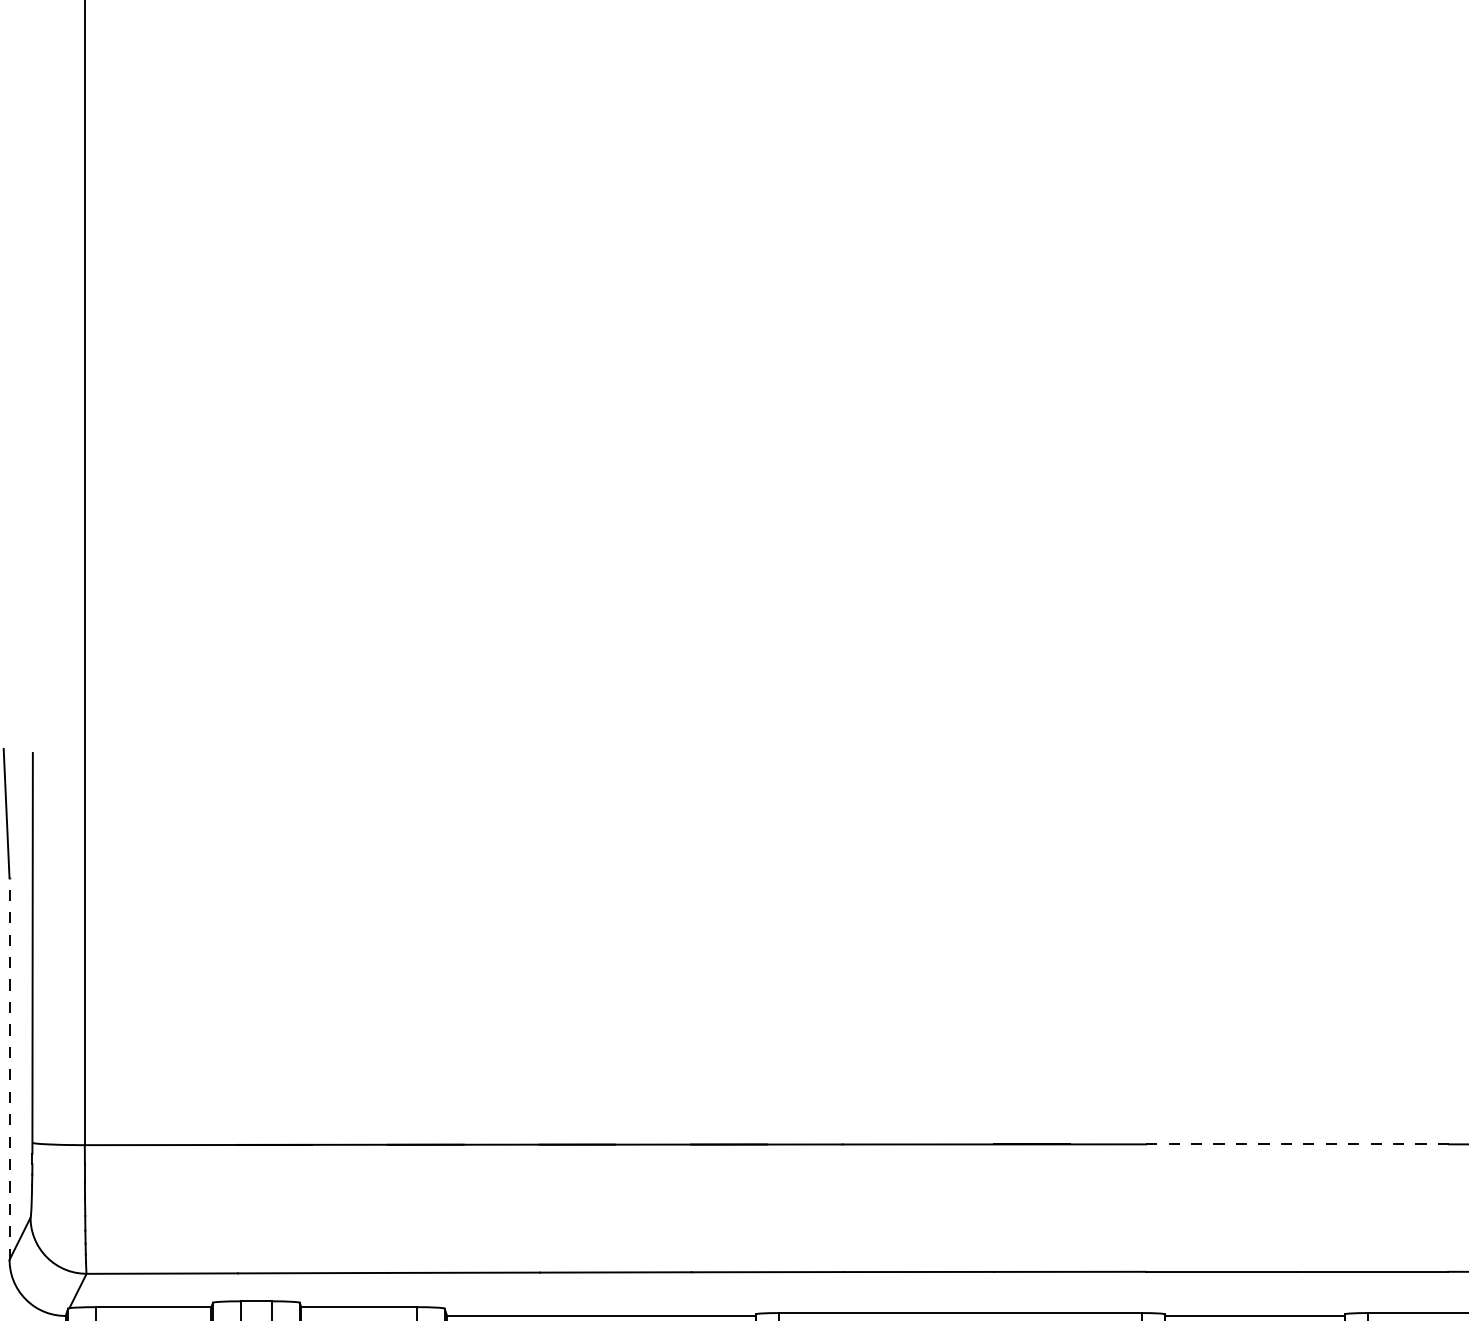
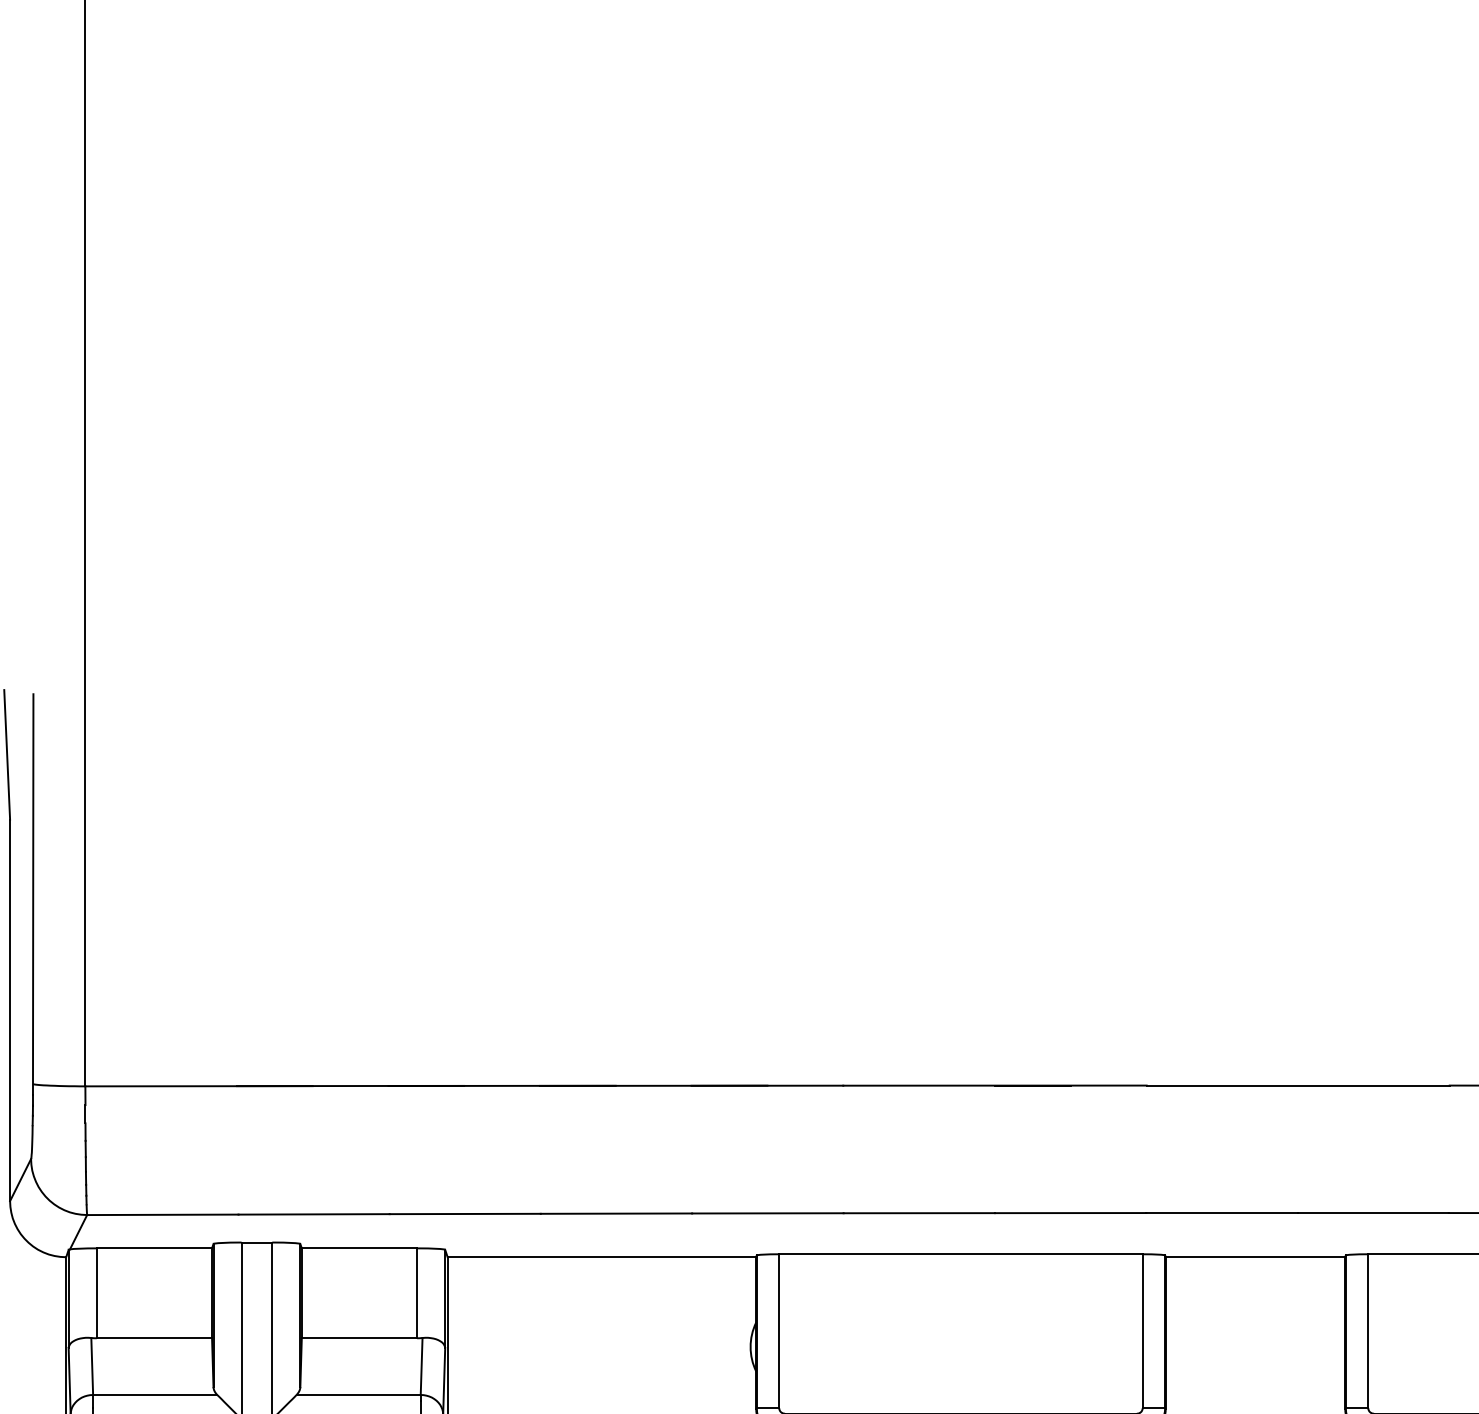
line: (9, 1069) -> (10, 1010), dashed -> solid
line: (1297, 1144) -> (1298, 1085), dashed -> solid

